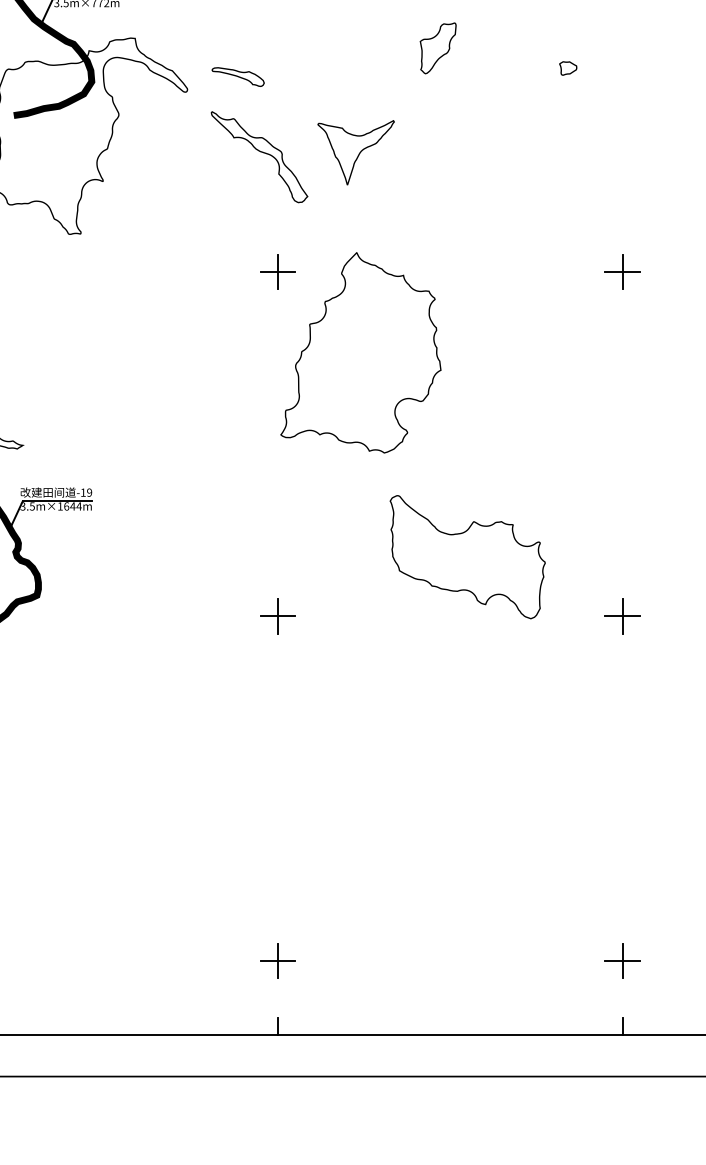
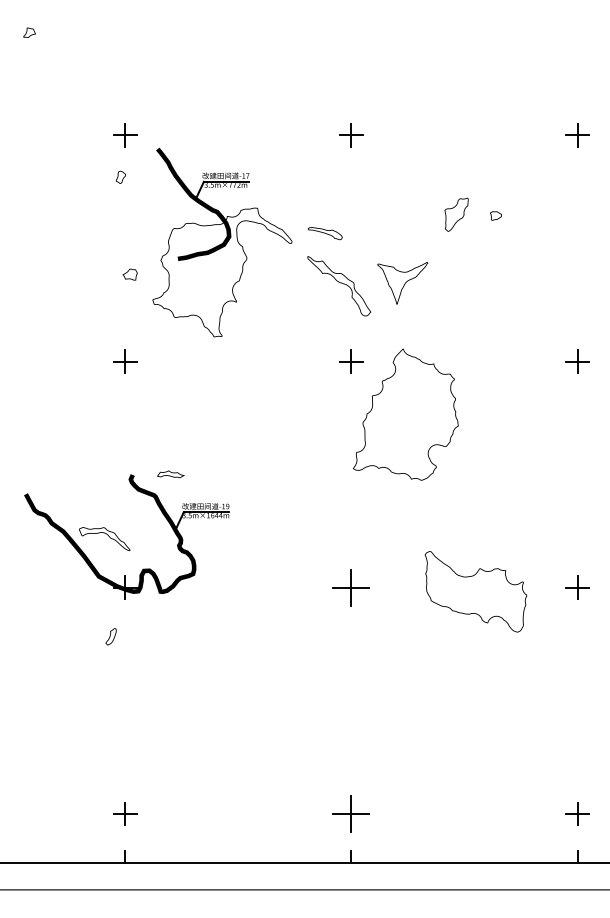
part: (567, 67) -> (495, 215), moved
part: (466, 556) -> (475, 591), moved
part: (278, 616) -> (351, 587), size x1.6
part: (278, 960) -> (351, 813), size x1.6

